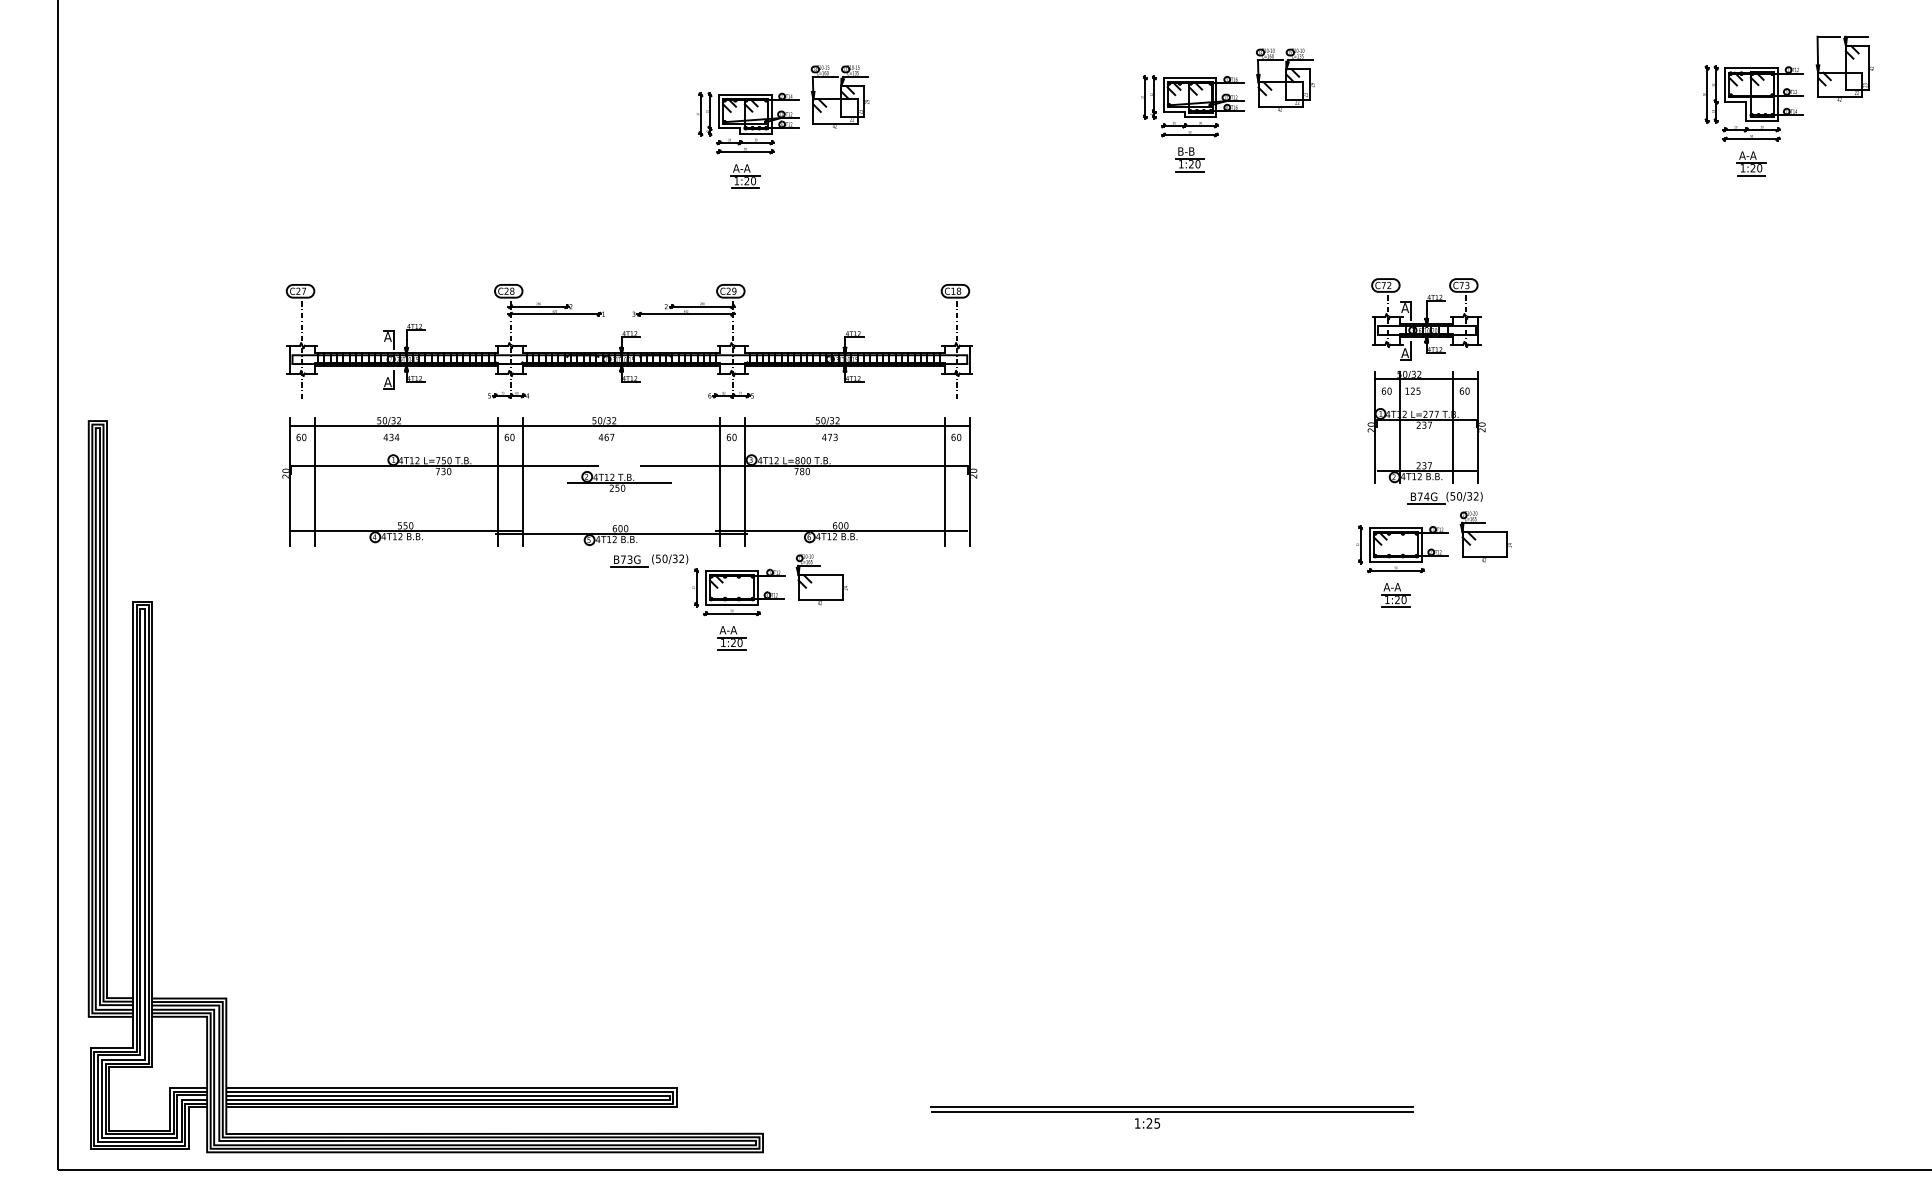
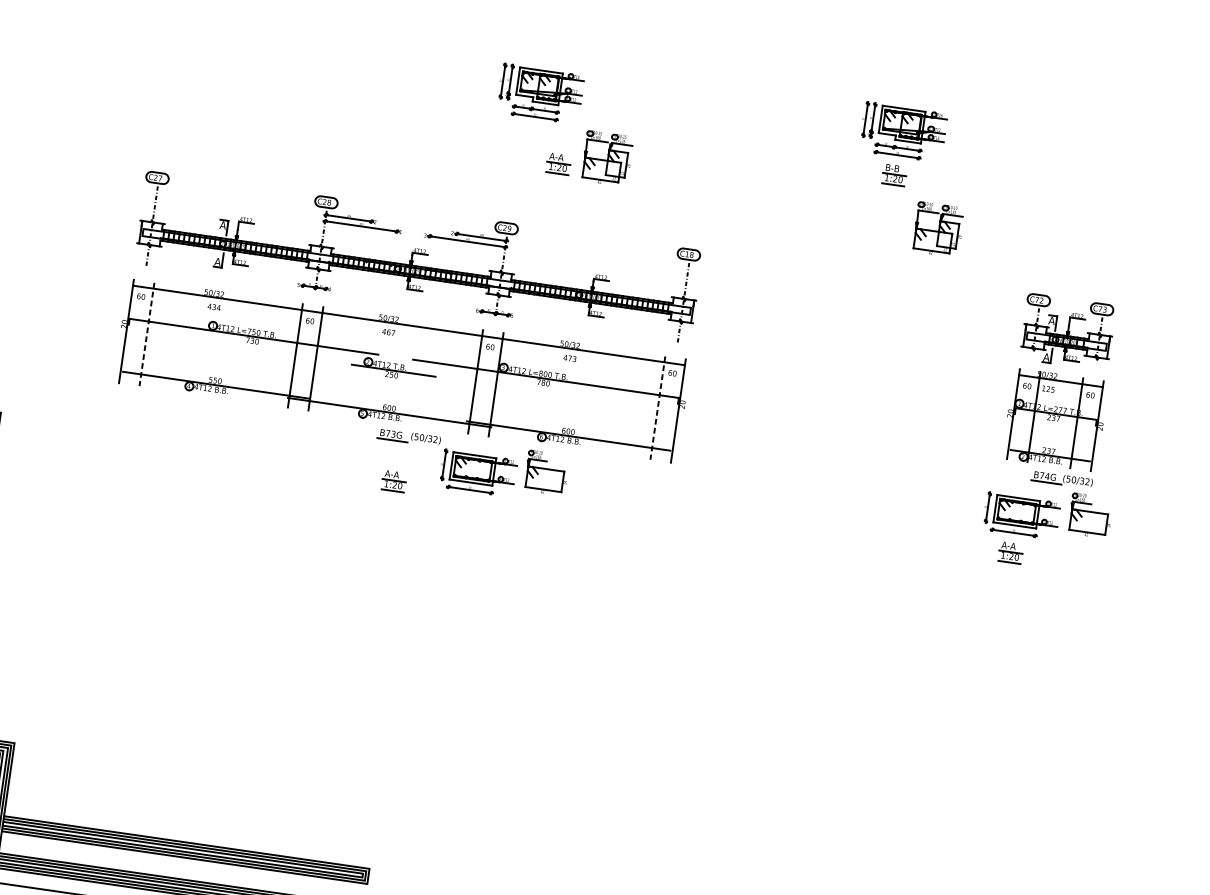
part: (1285, 79) -> (938, 229), moved
part: (839, 96) -> (606, 158), moved
part: (745, 176) -> (558, 163), moved
line: (315, 482) -> (147, 334), solid -> dashed
line: (944, 482) -> (657, 408), solid -> dashed
part: (731, 638) -> (393, 481), moved

